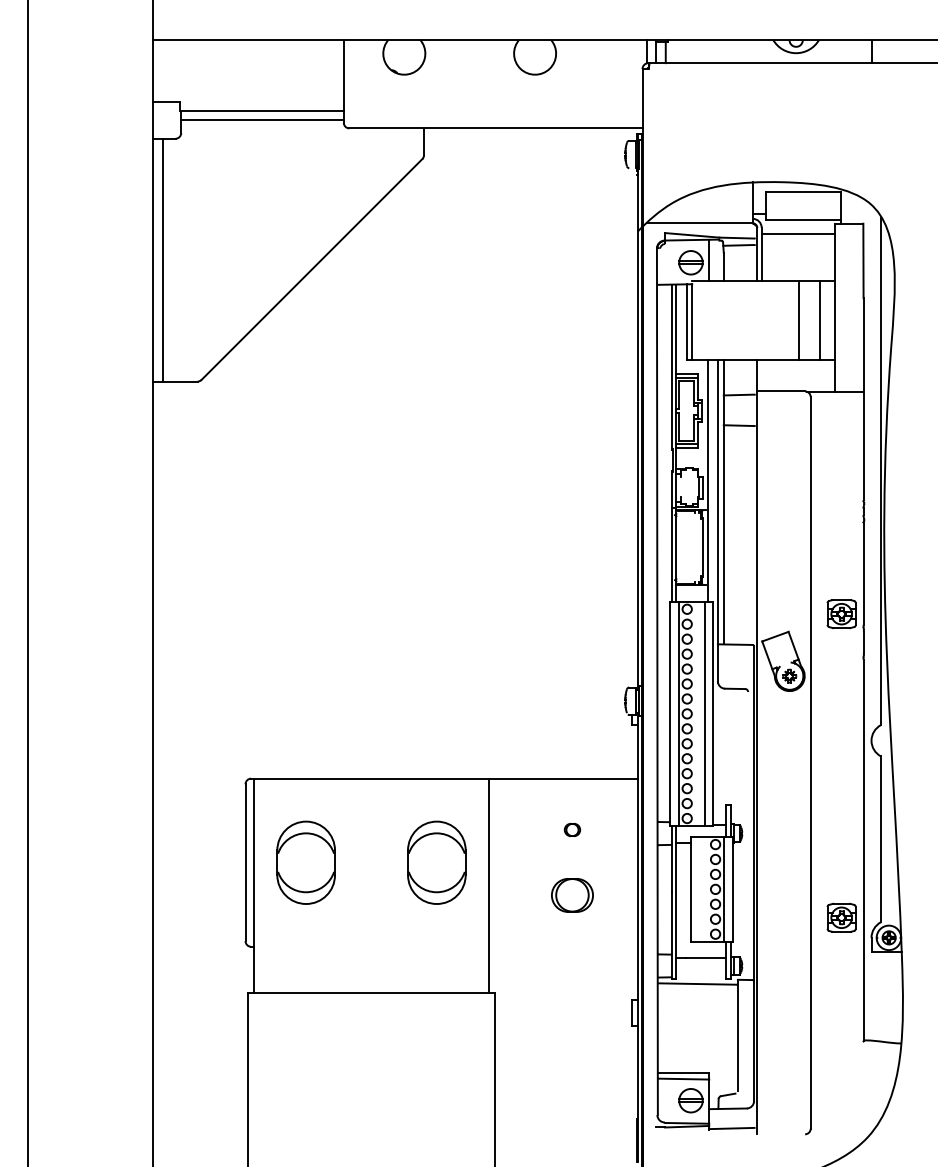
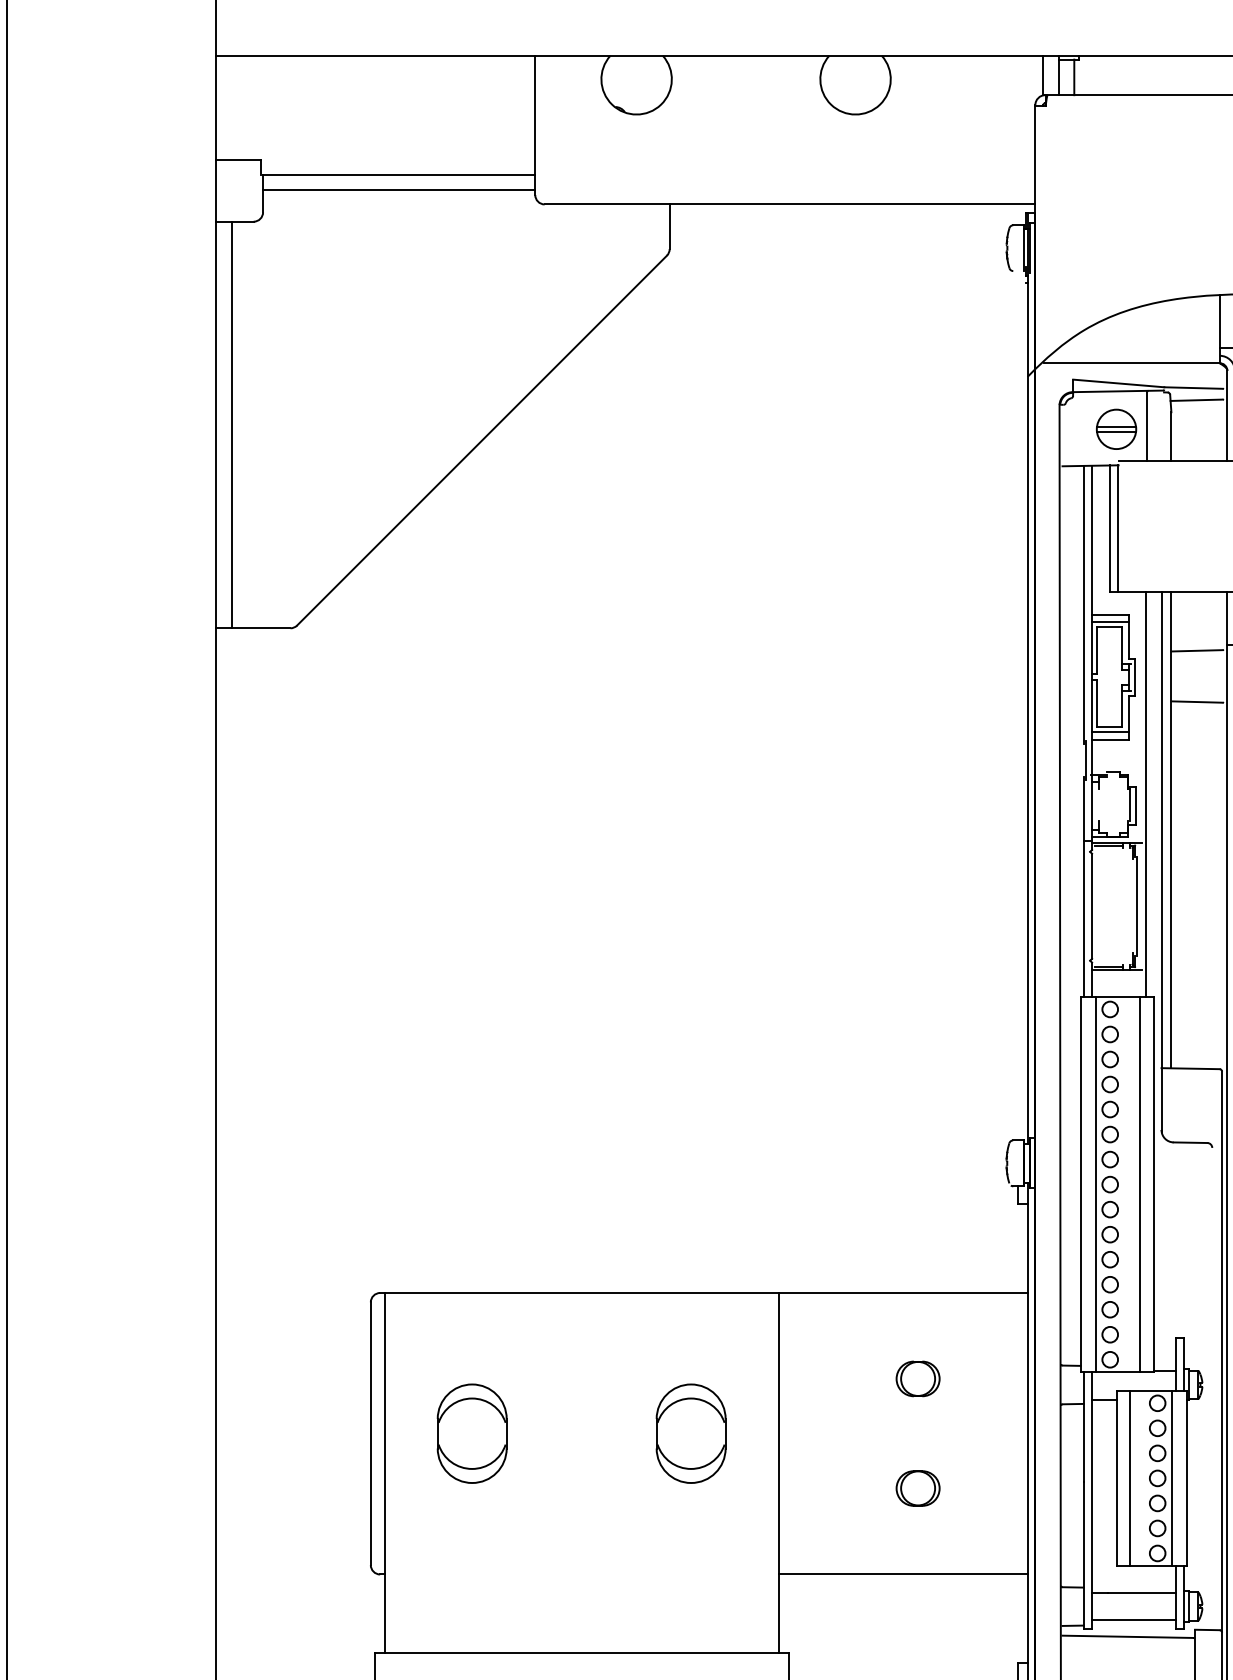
part: (572, 829) -> (918, 1378), size x1.67
part: (305, 862) -> (471, 1433), size x0.71
part: (436, 862) -> (690, 1433), size x0.71
line: (699, 889) -> (1130, 1478), added
part: (572, 895) -> (918, 1488), size x0.62
line: (563, 946) -> (903, 1573), added
line: (701, 974) -> (1134, 1620), added

